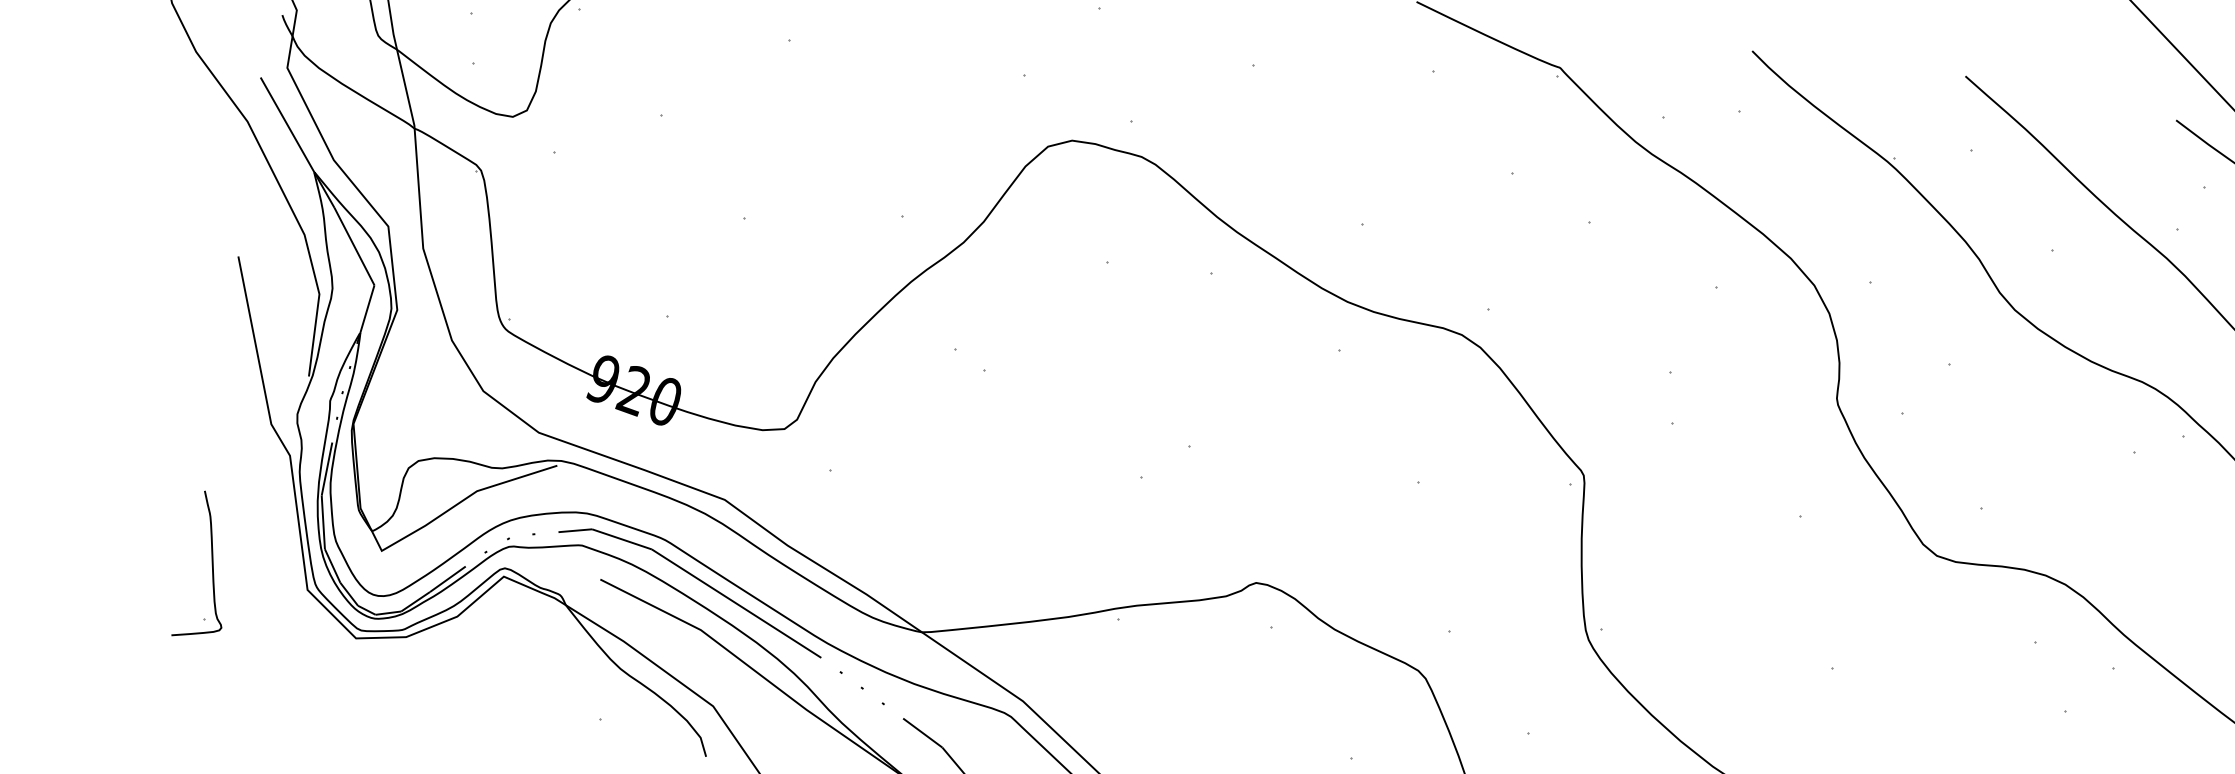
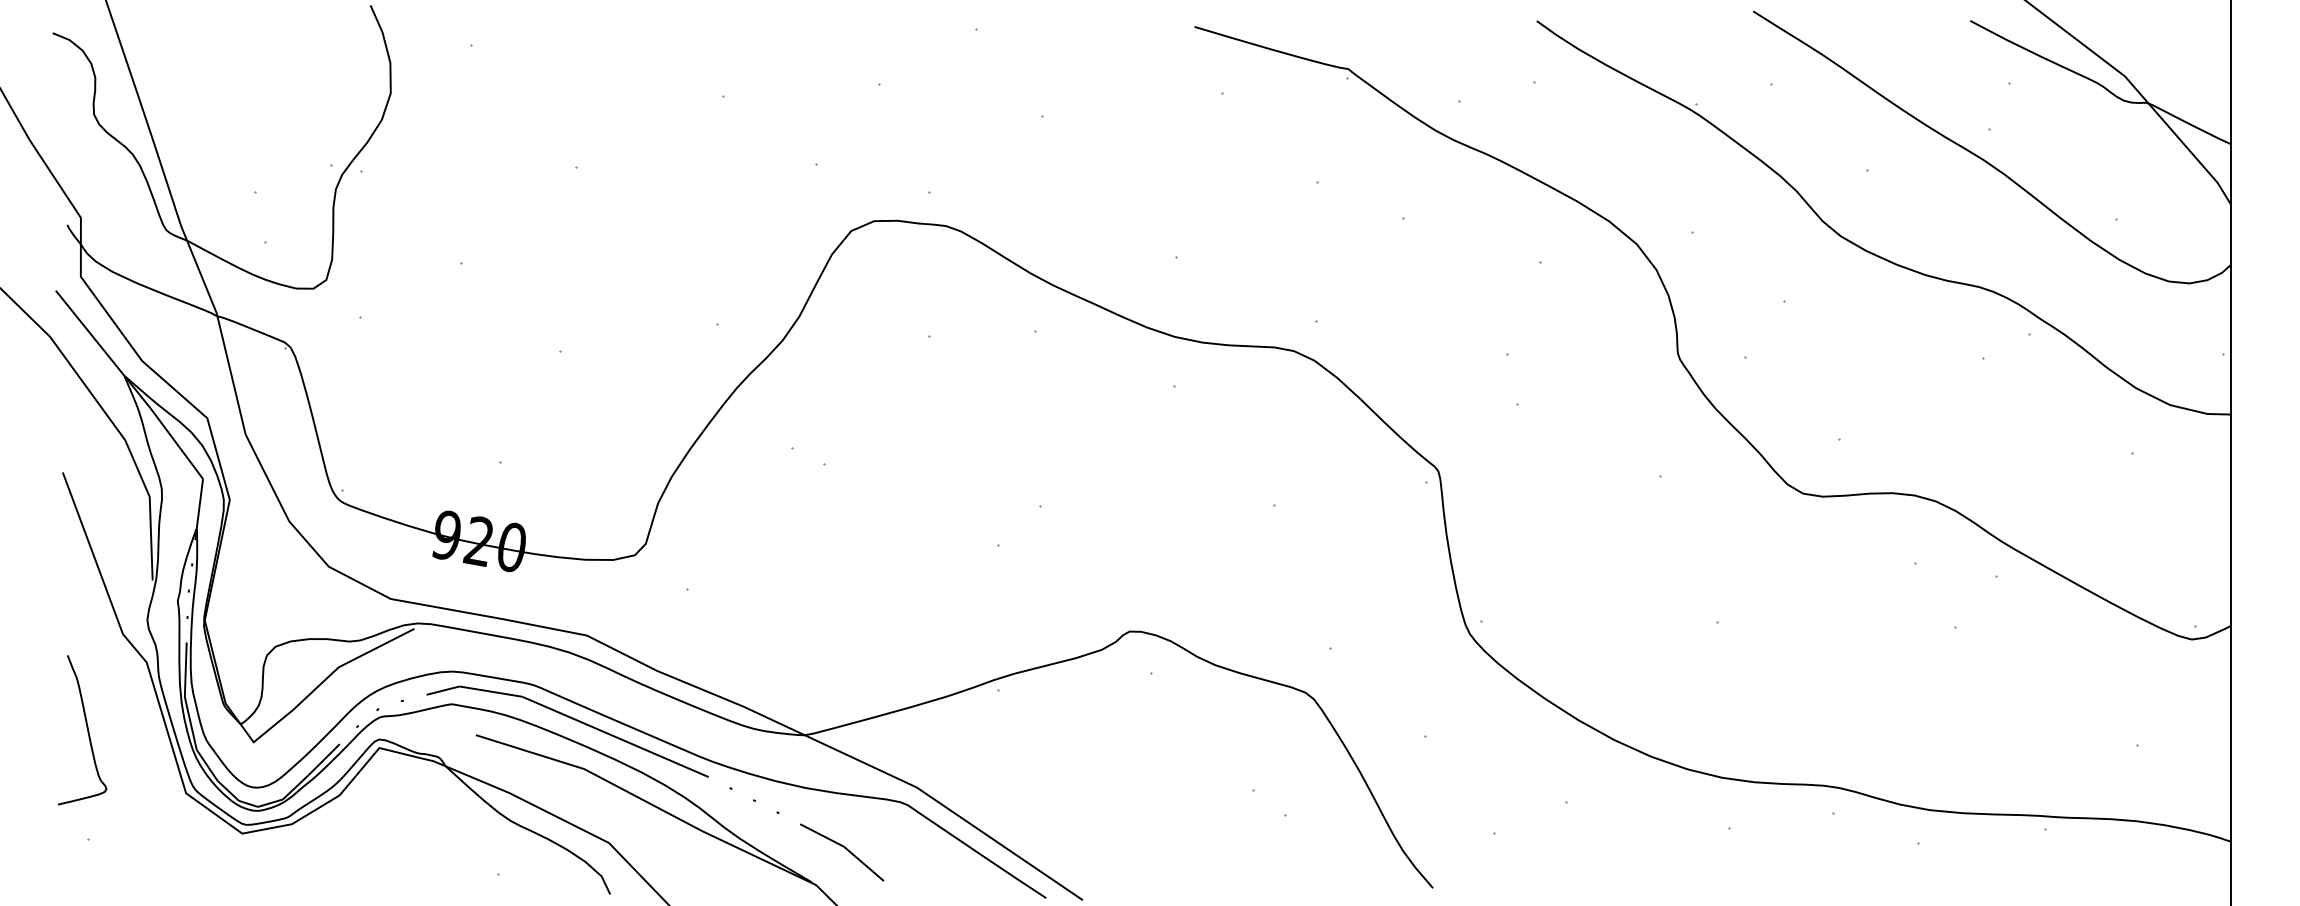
curve: (211, 565) -> (86, 728), moved

